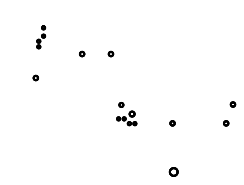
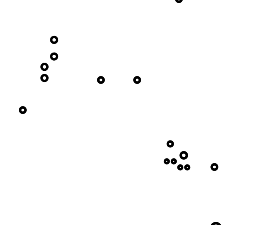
part: (41, 37) -> (49, 59), size x1.6
part: (35, 77) -> (22, 109), moved
part: (126, 114) -> (176, 155), moved

